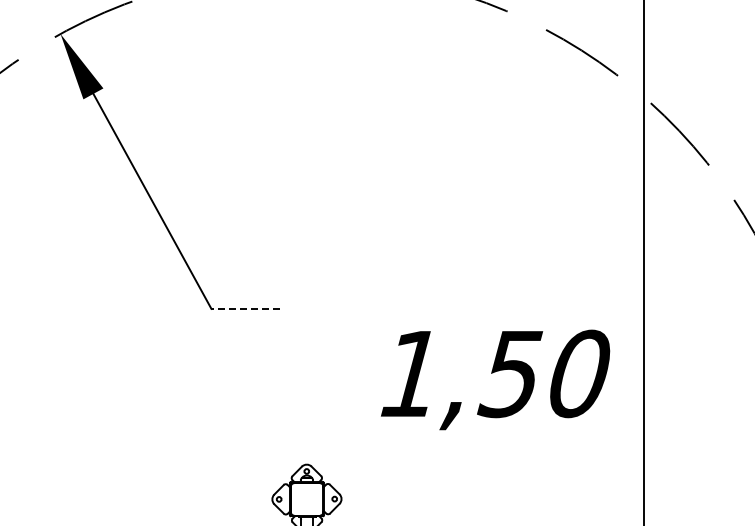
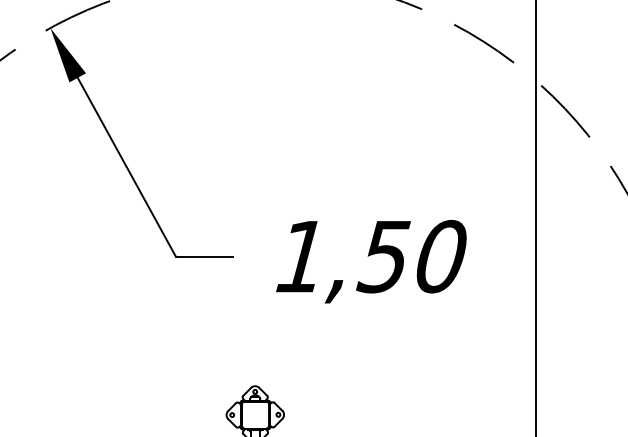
line: (245, 308) -> (204, 256), dashed -> solid
text: (495, 379) -> (371, 261), moved

